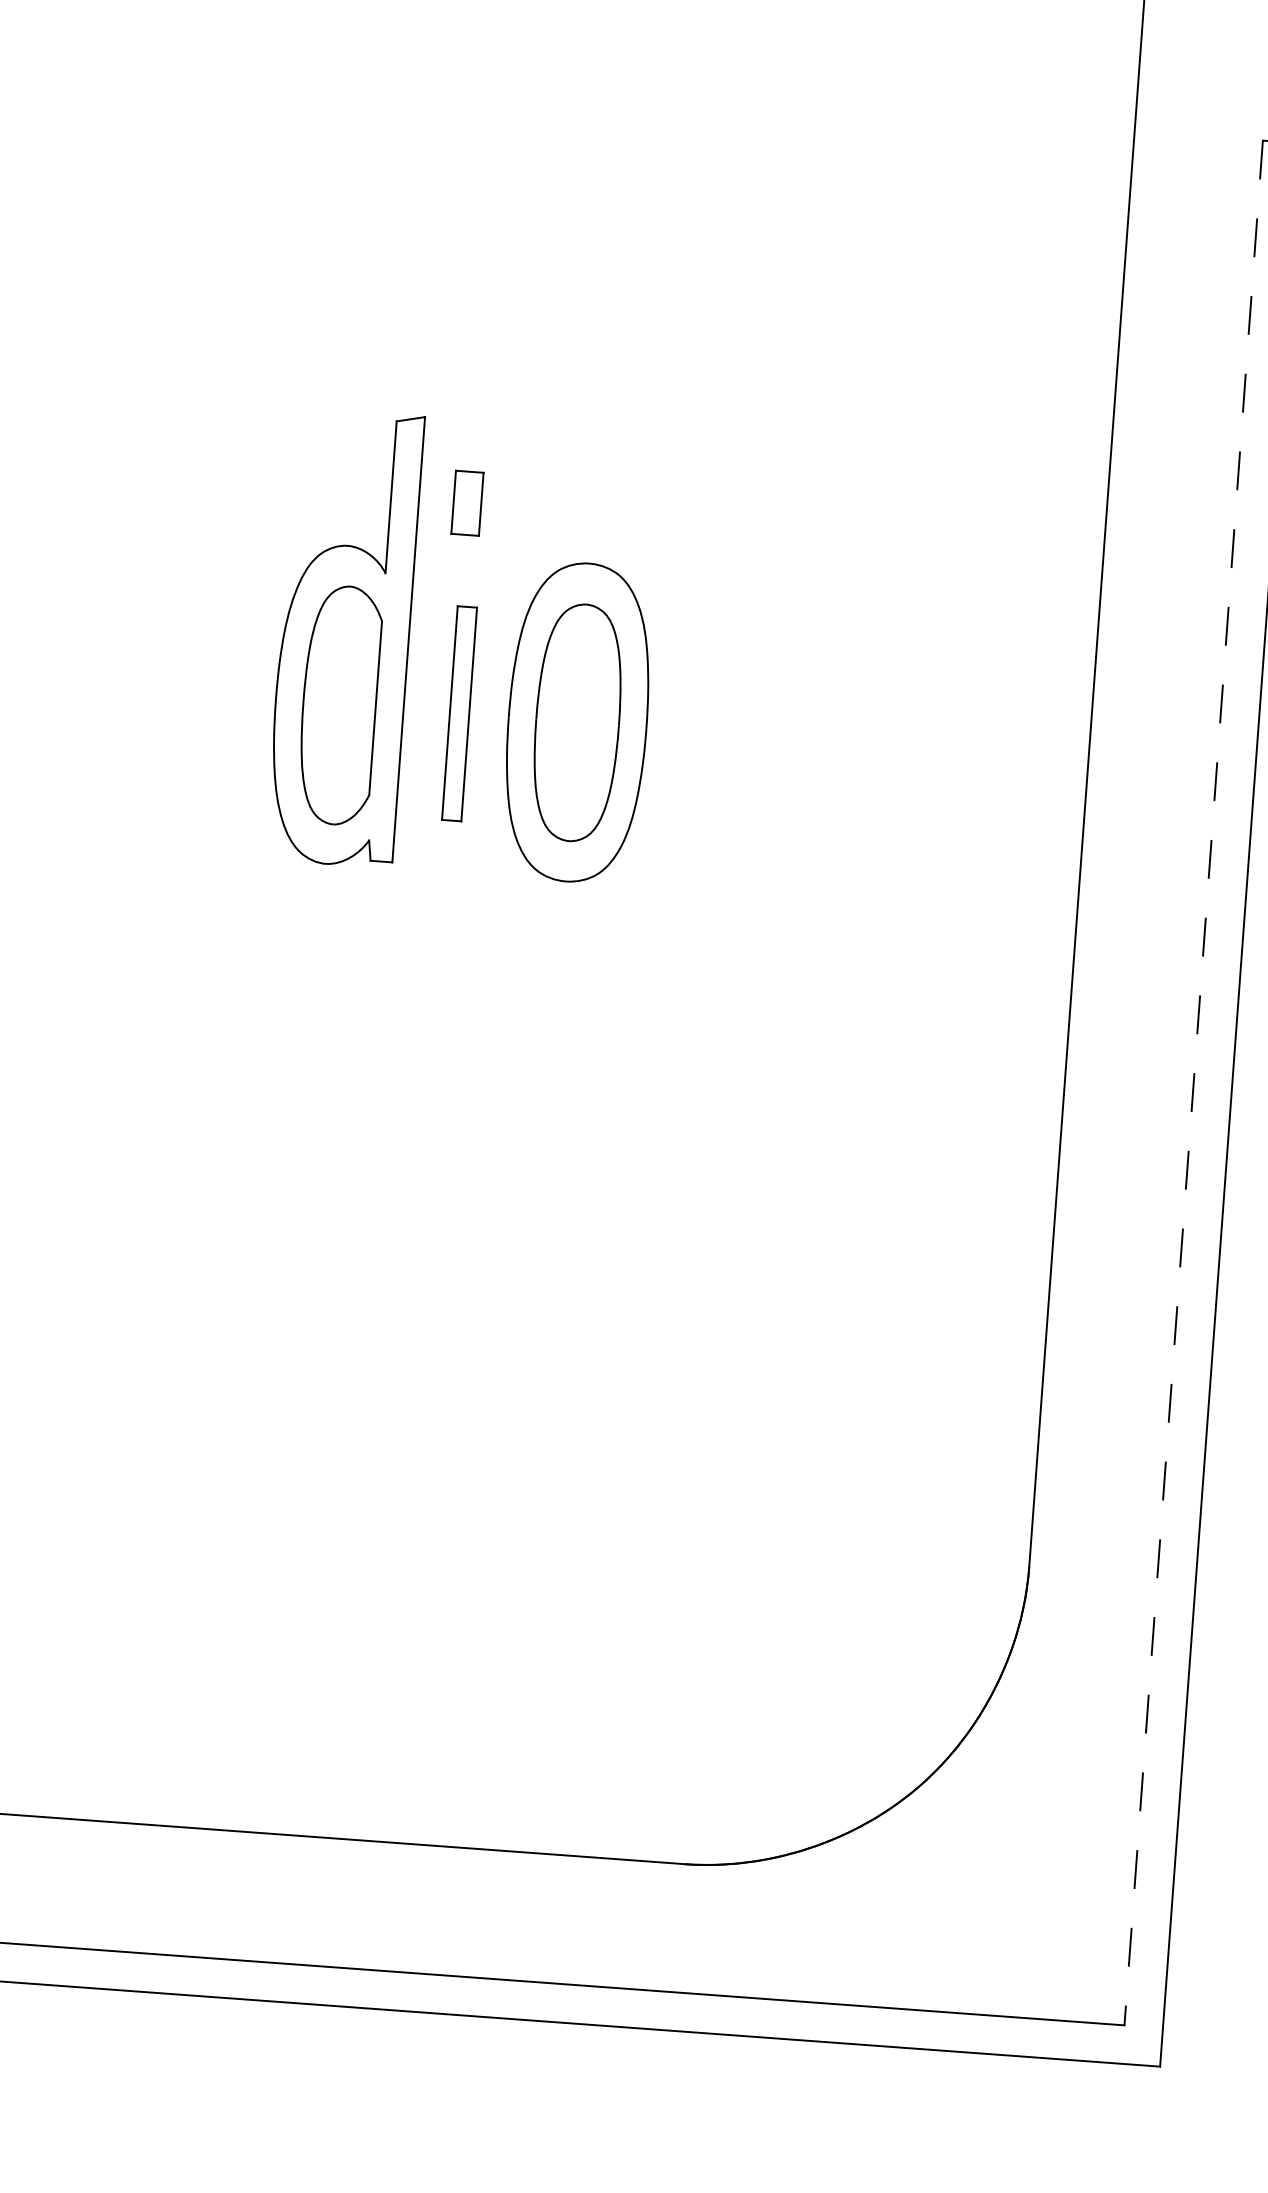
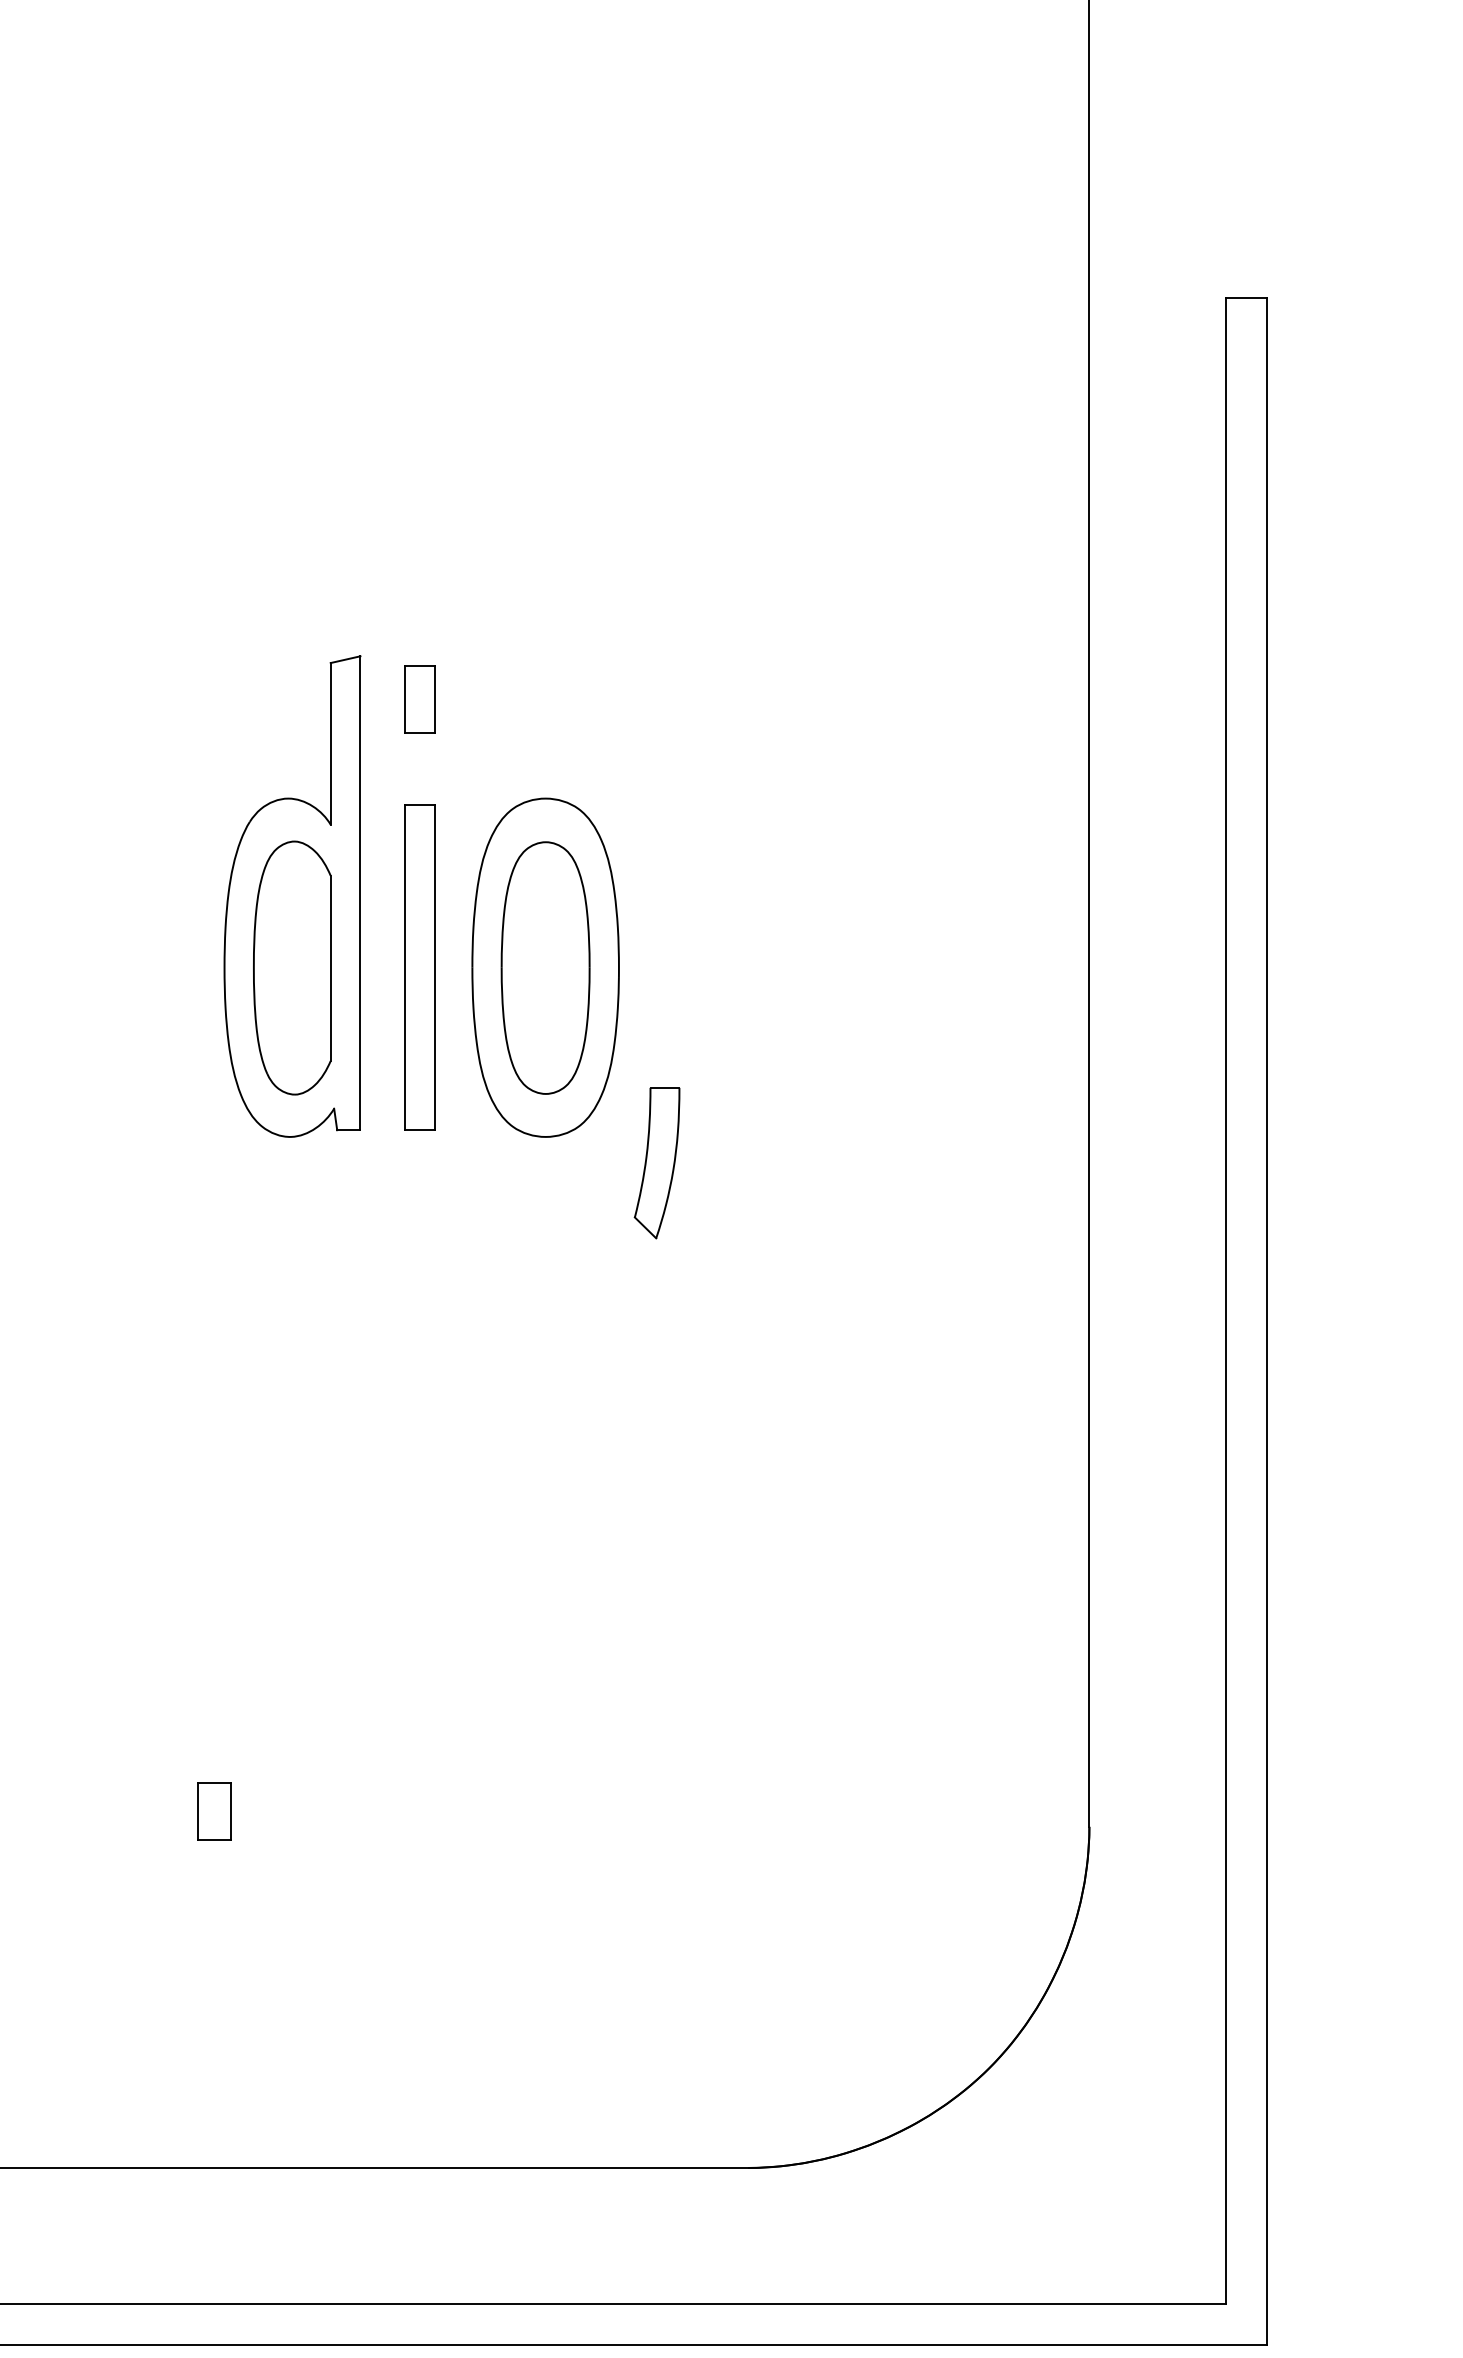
part: (466, 503) -> (419, 699), moved
part: (459, 713) -> (419, 967), size x1.43
part: (668, 914) -> (656, 1163), added
line: (1193, 1083) -> (1225, 1301), dashed -> solid
part: (208, 1492) -> (214, 1811), added

